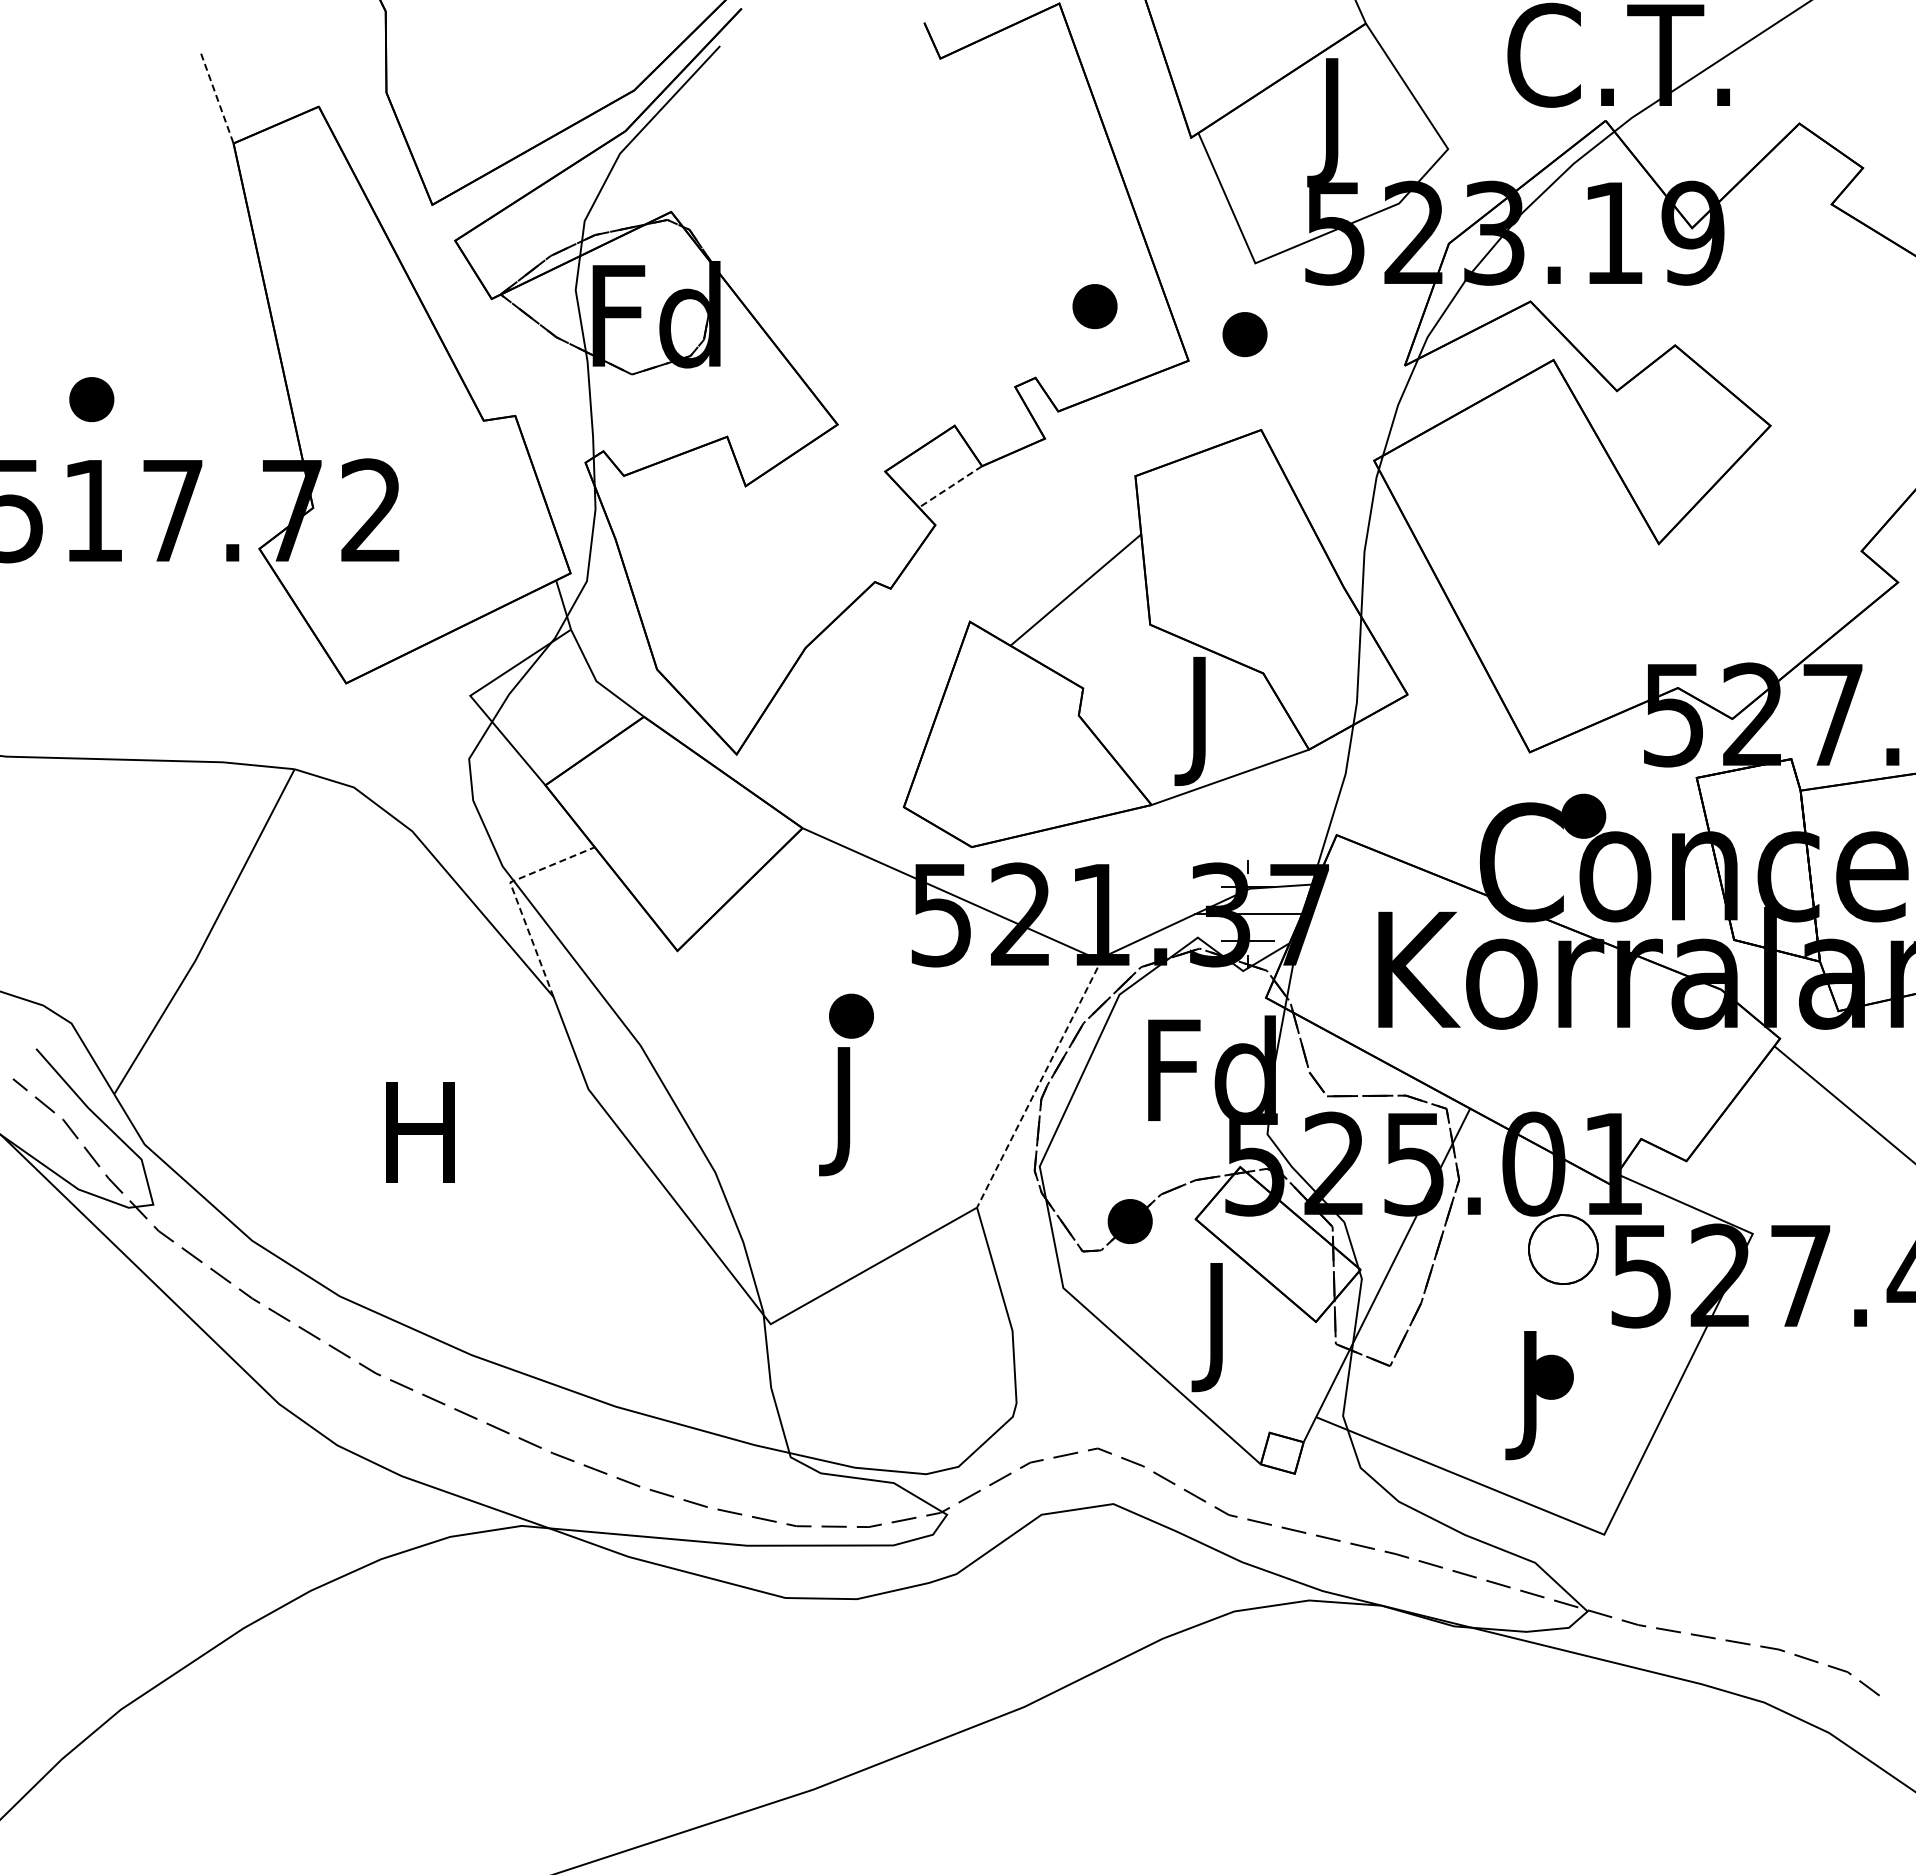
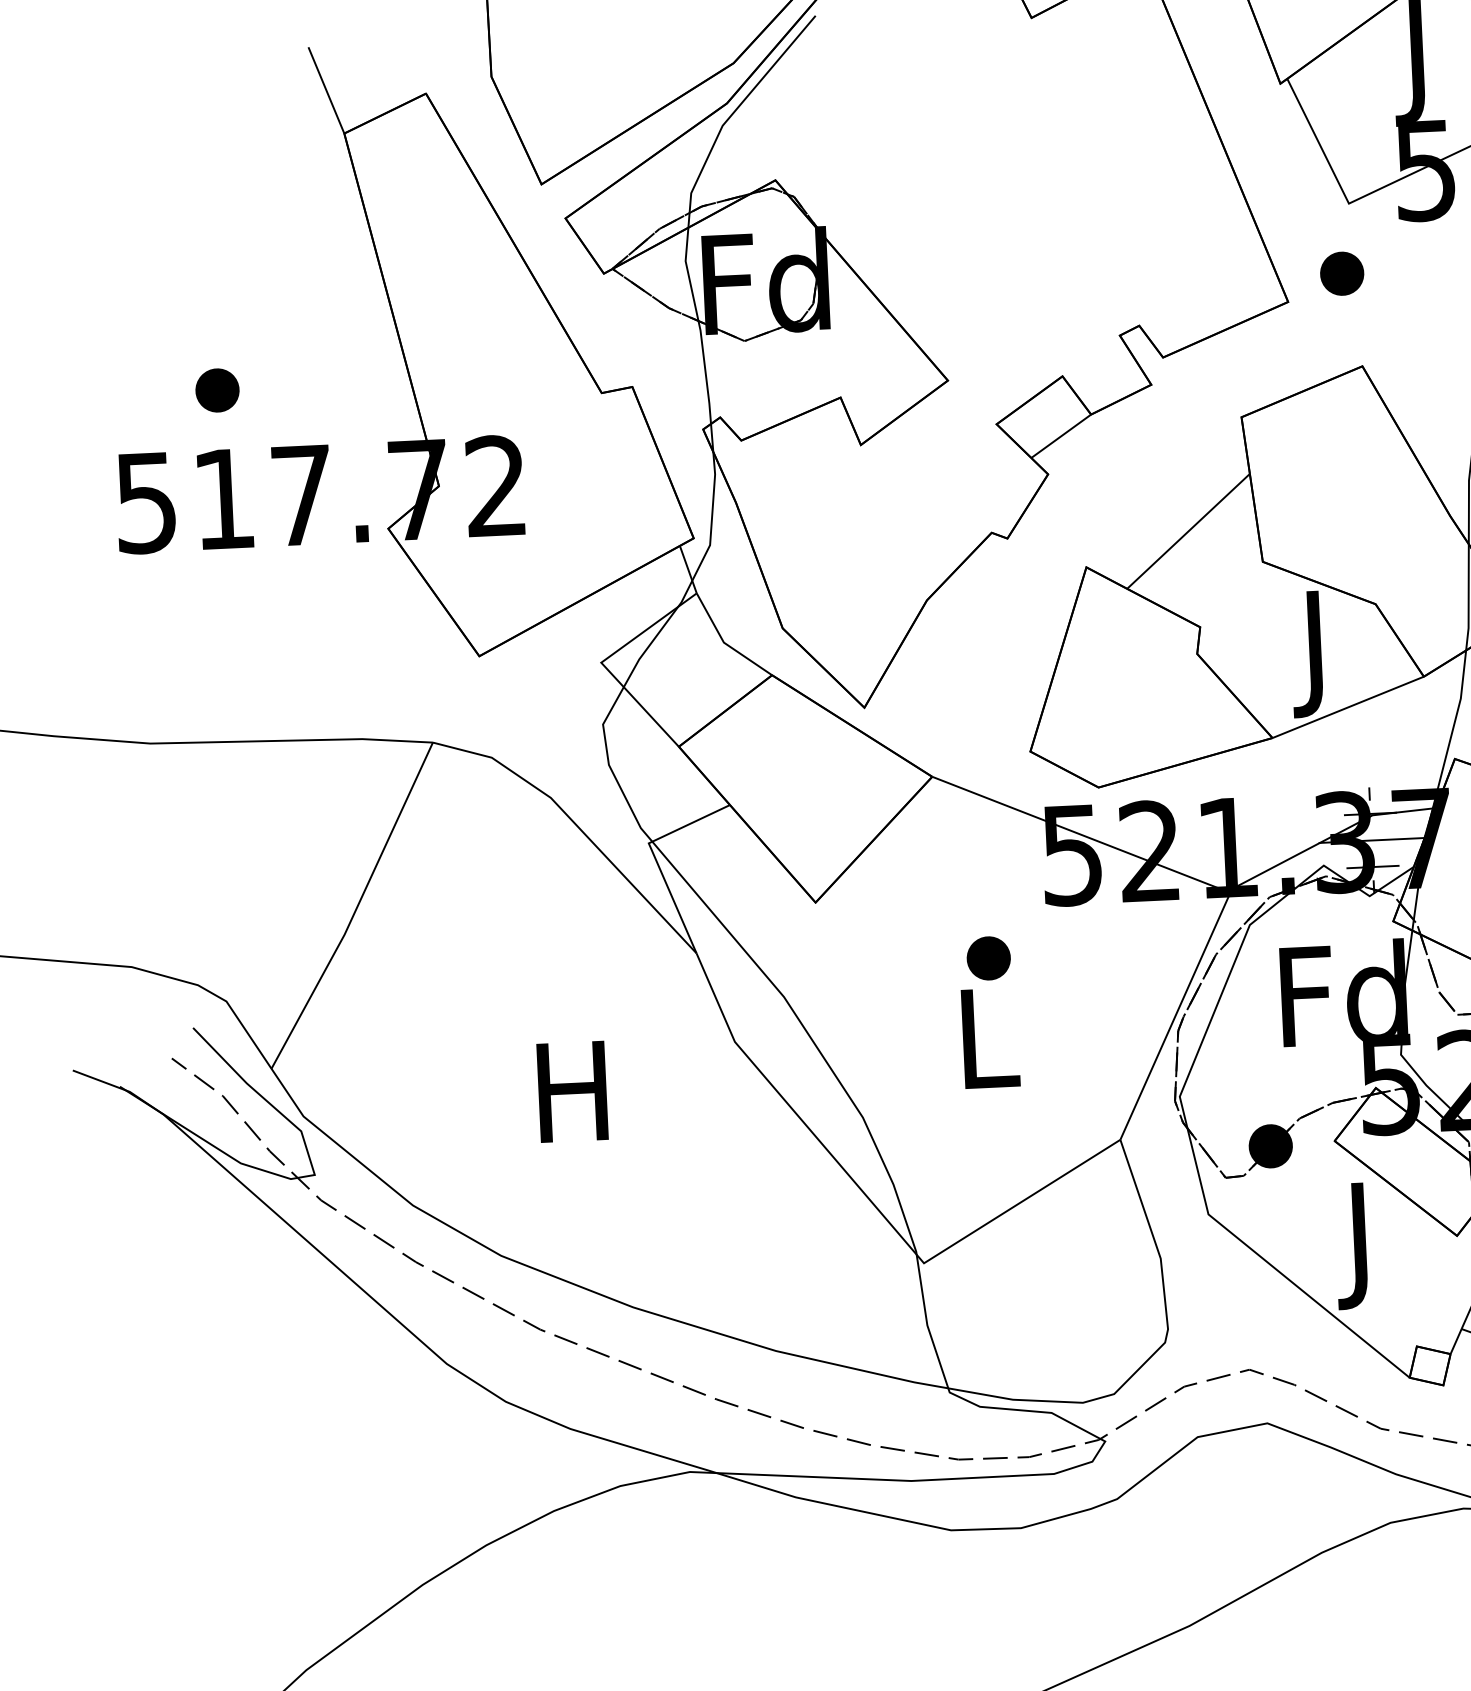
line: (217, 98) -> (326, 90), dashed -> solid
part: (1094, 306) -> (1193, 253), removed
line: (950, 486) -> (1061, 435), dashed -> solid
line: (515, 896) -> (654, 856), dashed -> solid
line: (1040, 1082) -> (1176, 1014), dashed -> solid
text: (848, 1111) -> (990, 1051), J -> L

